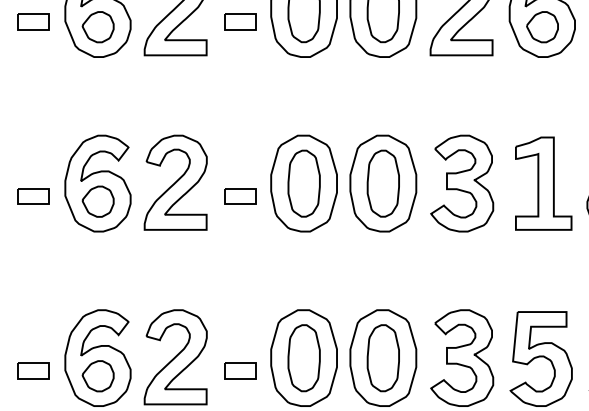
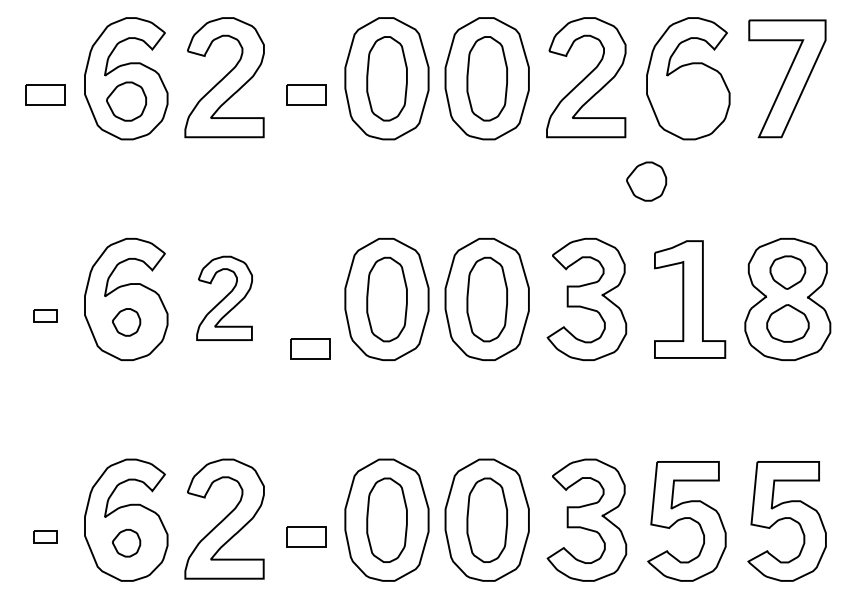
part: (542, 27) -> (646, 181), moved
part: (175, 182) -> (224, 298), size x0.7
part: (34, 196) -> (45, 315), size x0.6
part: (240, 196) -> (310, 348), moved
part: (98, 201) -> (126, 322), size x0.7
part: (34, 371) -> (45, 536), size x0.6
part: (98, 376) -> (126, 543), size x0.7

